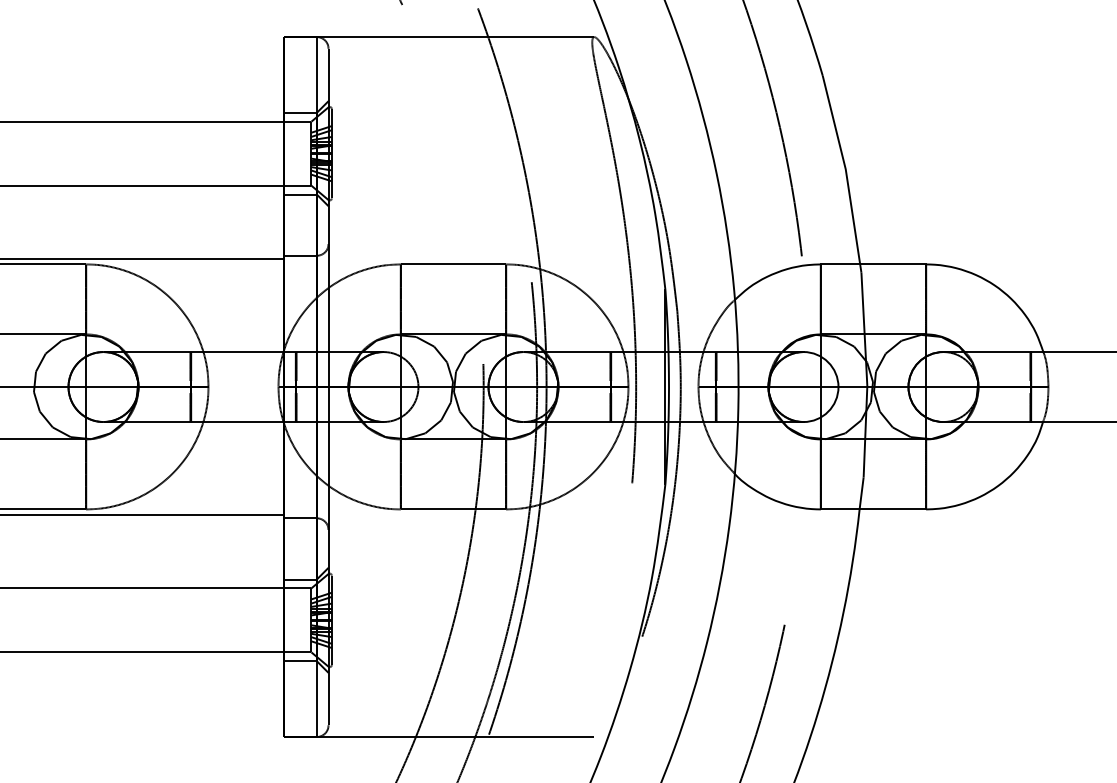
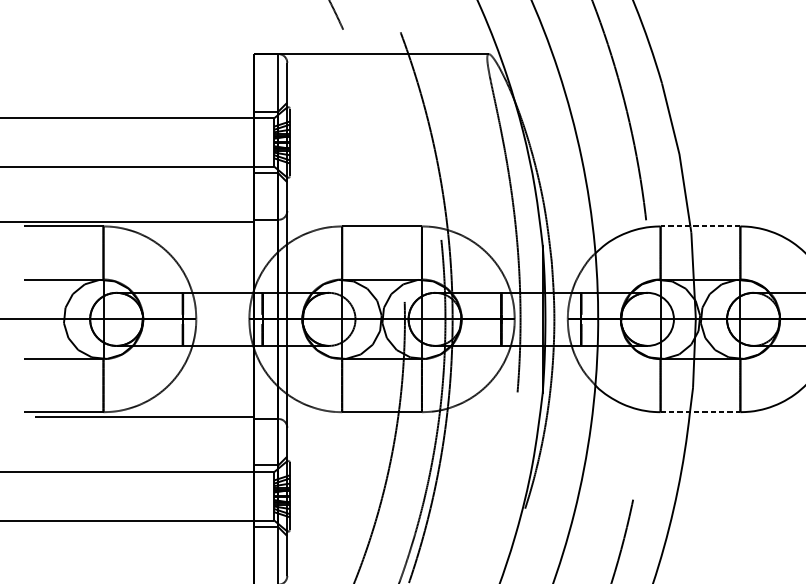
line: (873, 264) -> (700, 226), solid -> dashed
line: (873, 509) -> (700, 412), solid -> dashed

